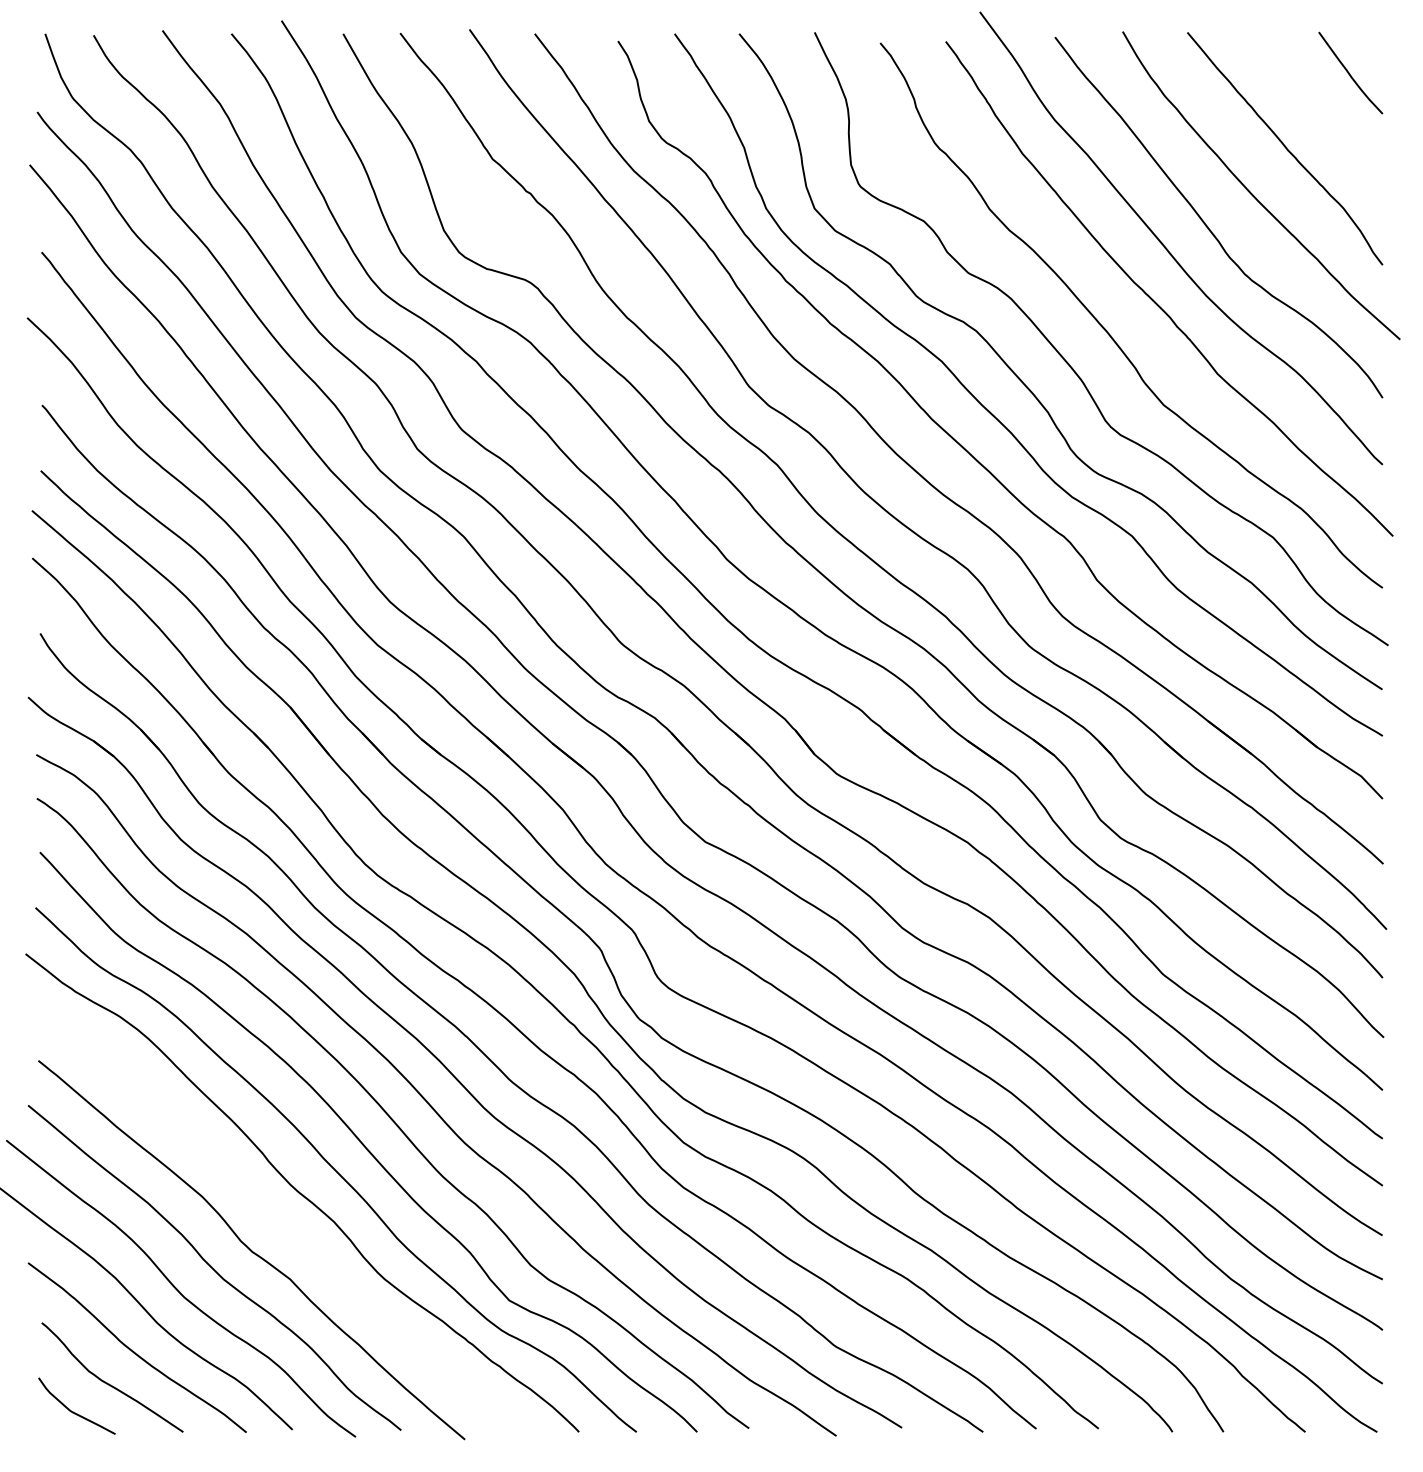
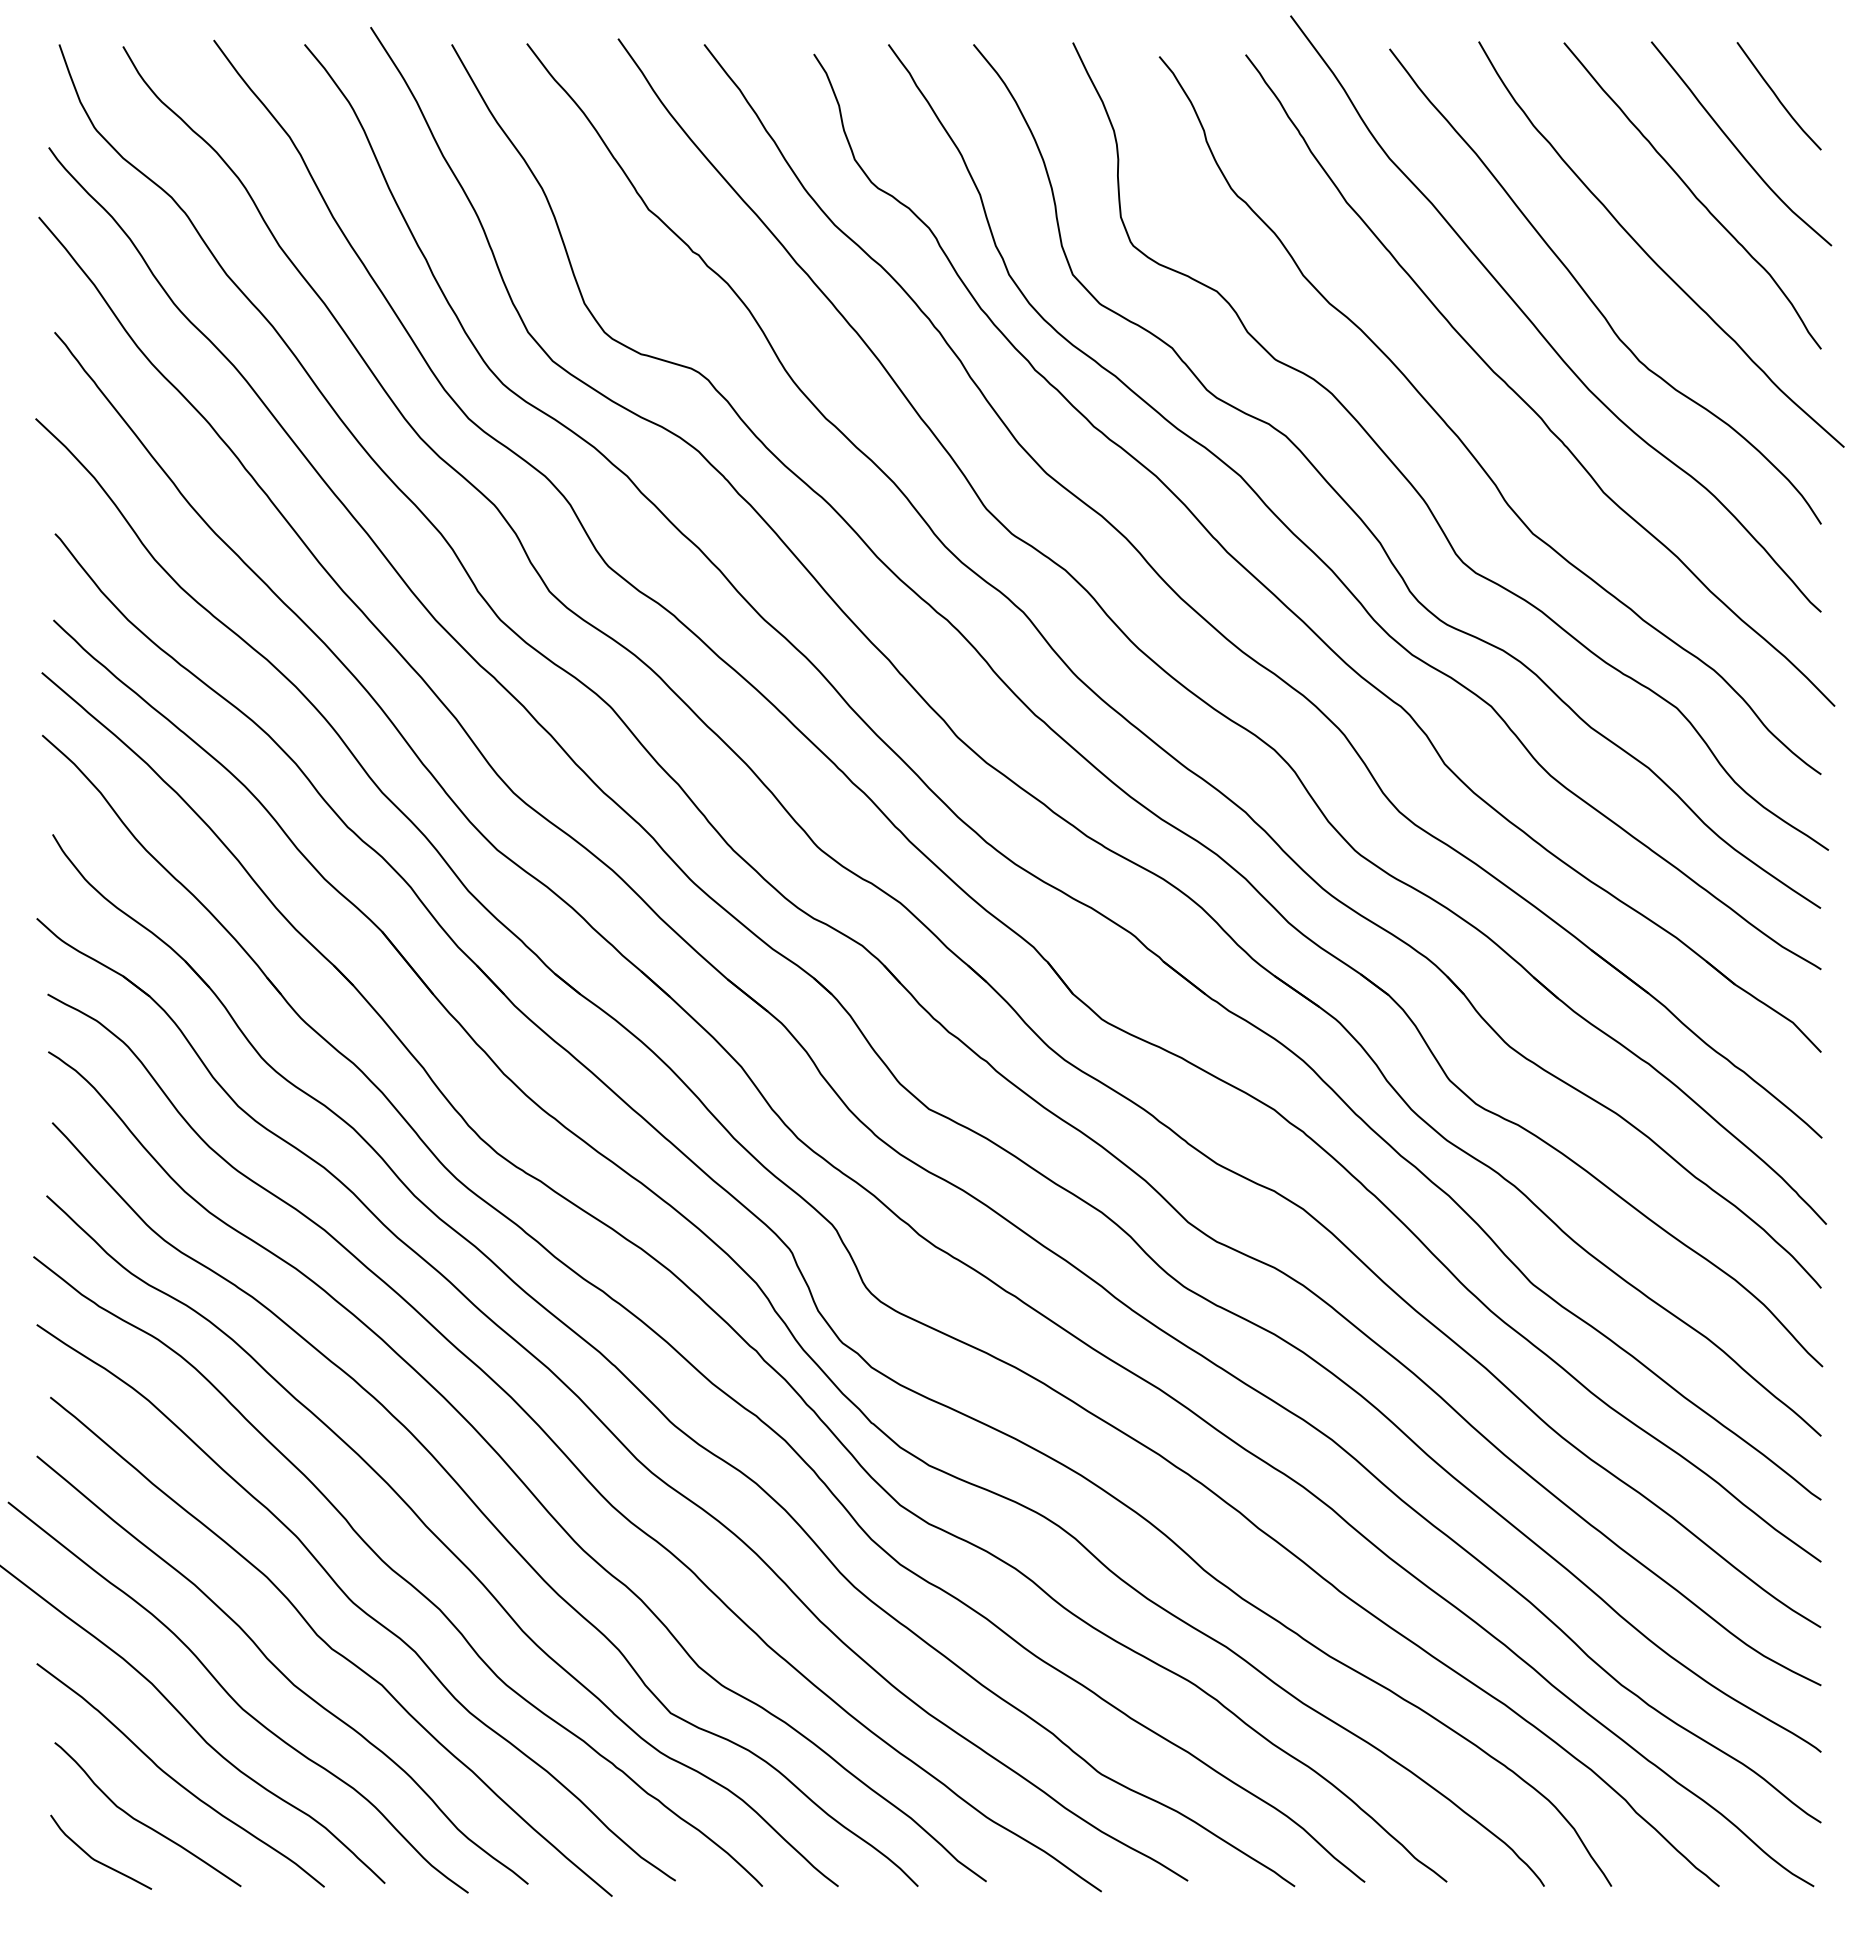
curve: (1318, 111) -> (1736, 146), added
curve: (269, 1216) -> (354, 1602), added

